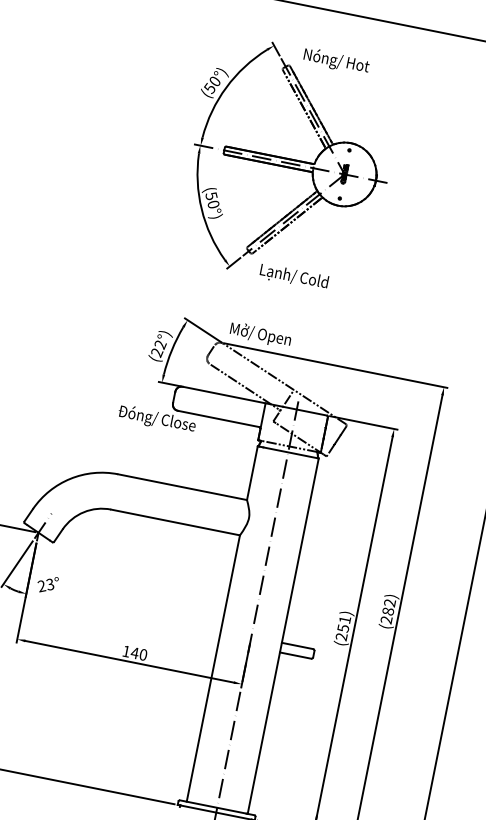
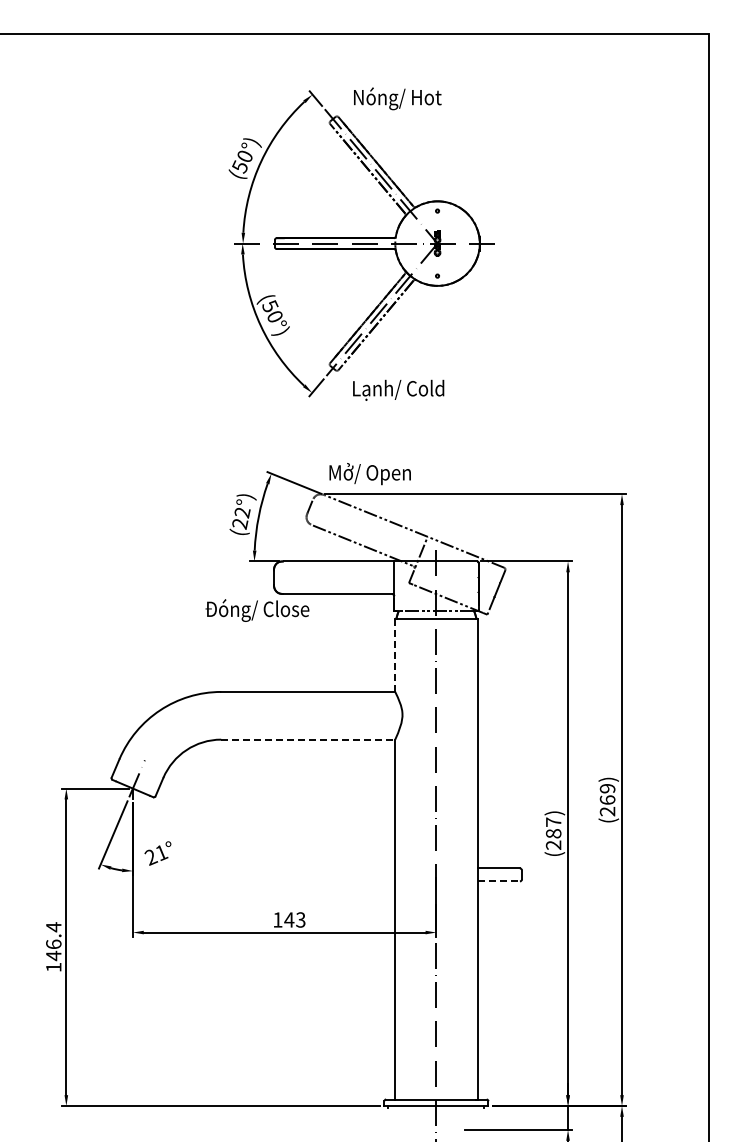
line: (252, 473) -> (395, 655), solid -> dashed
line: (175, 522) -> (308, 739), solid -> dashed
text: (50, 584) -> (161, 852), 23° -> 21°
text: (388, 607) -> (607, 794), (282) -> (269)
text: (344, 623) -> (553, 827), (251) -> (287)
text: (143, 654) -> (300, 919), 140 -> 143
line: (296, 655) -> (499, 881), solid -> dashed

